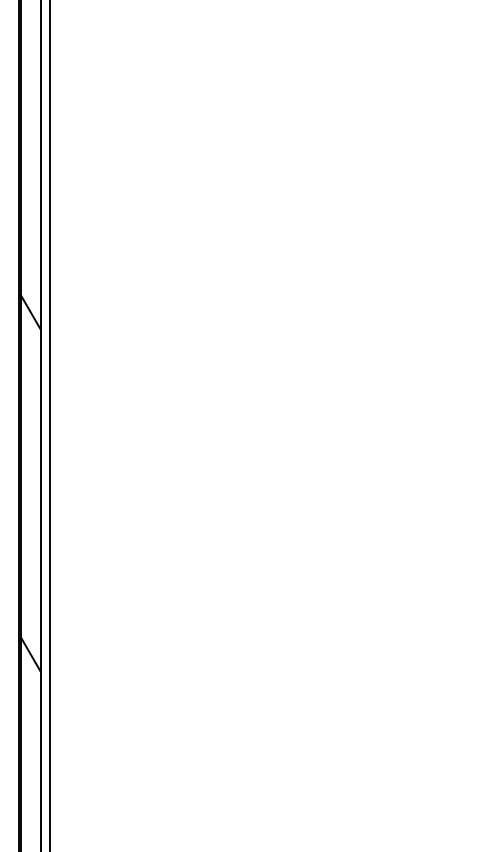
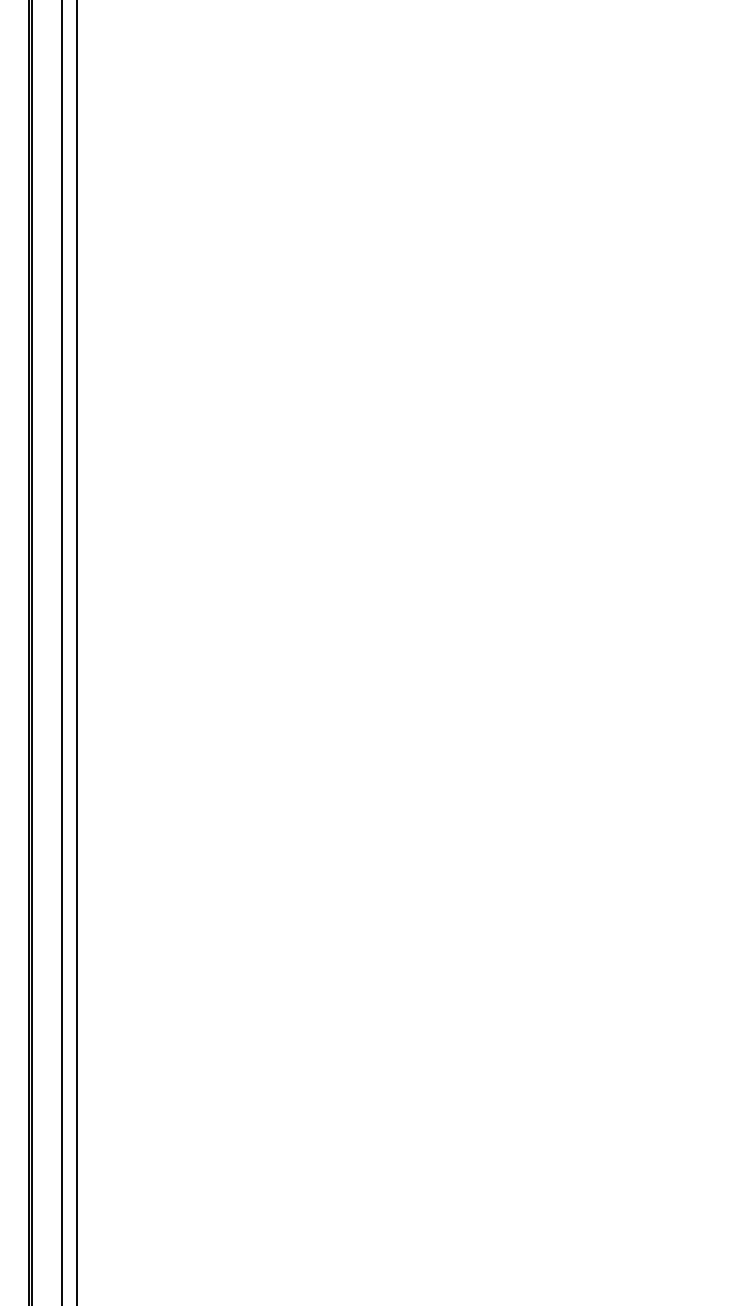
hatch: (30, 483) -> (46, 741), removed

